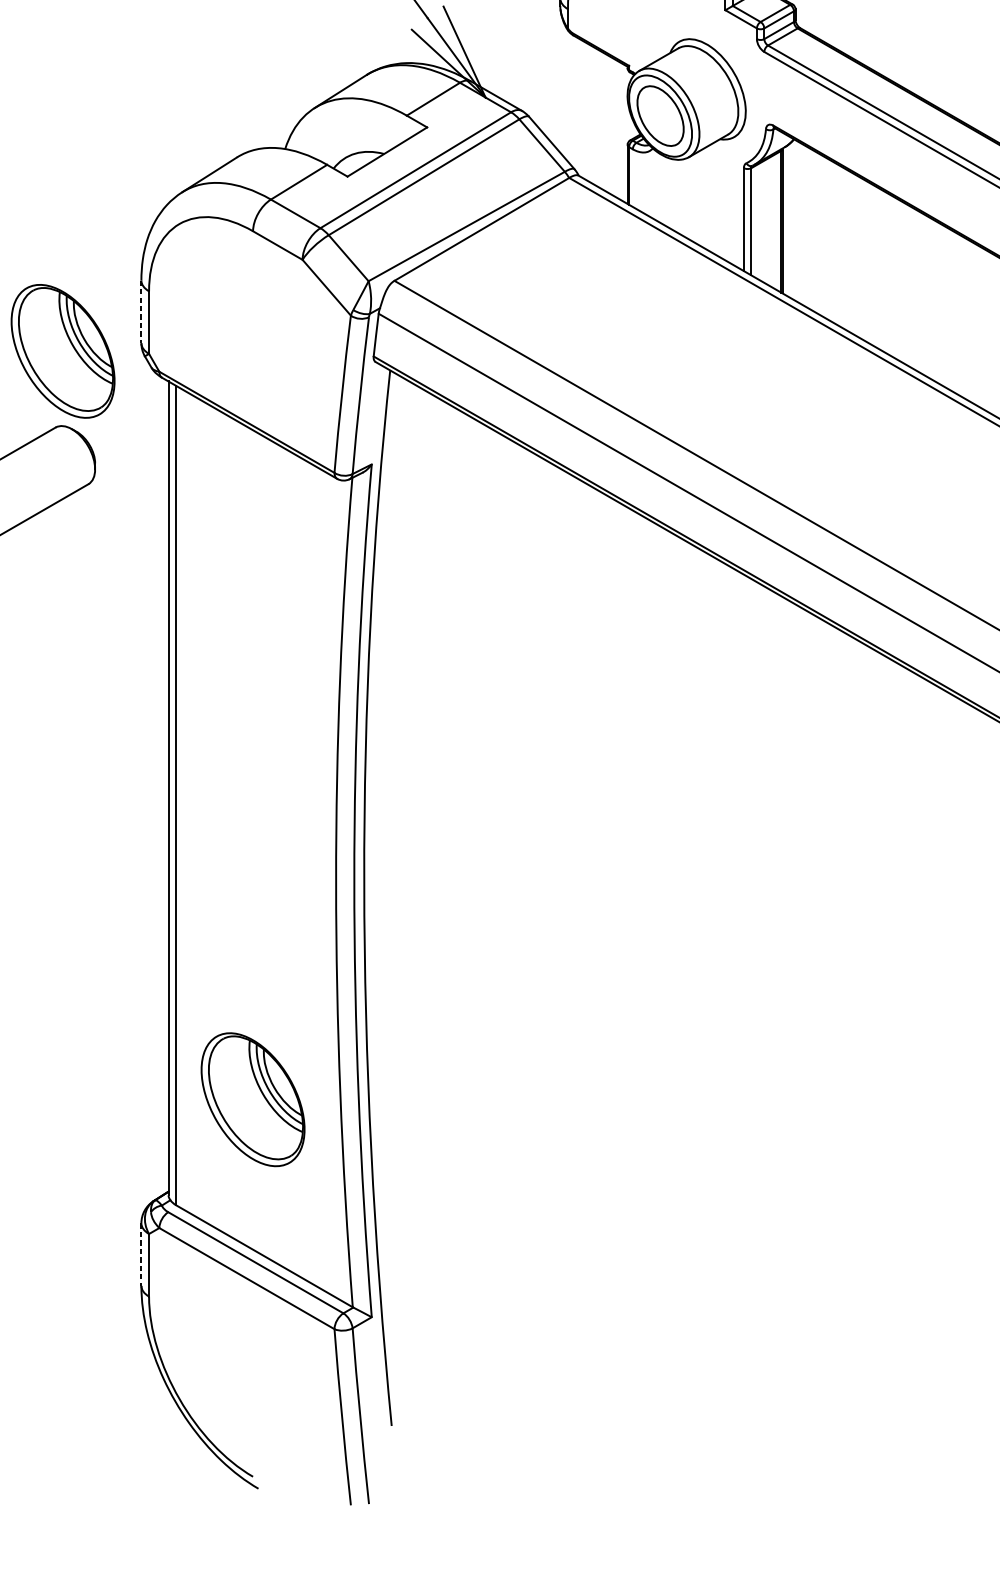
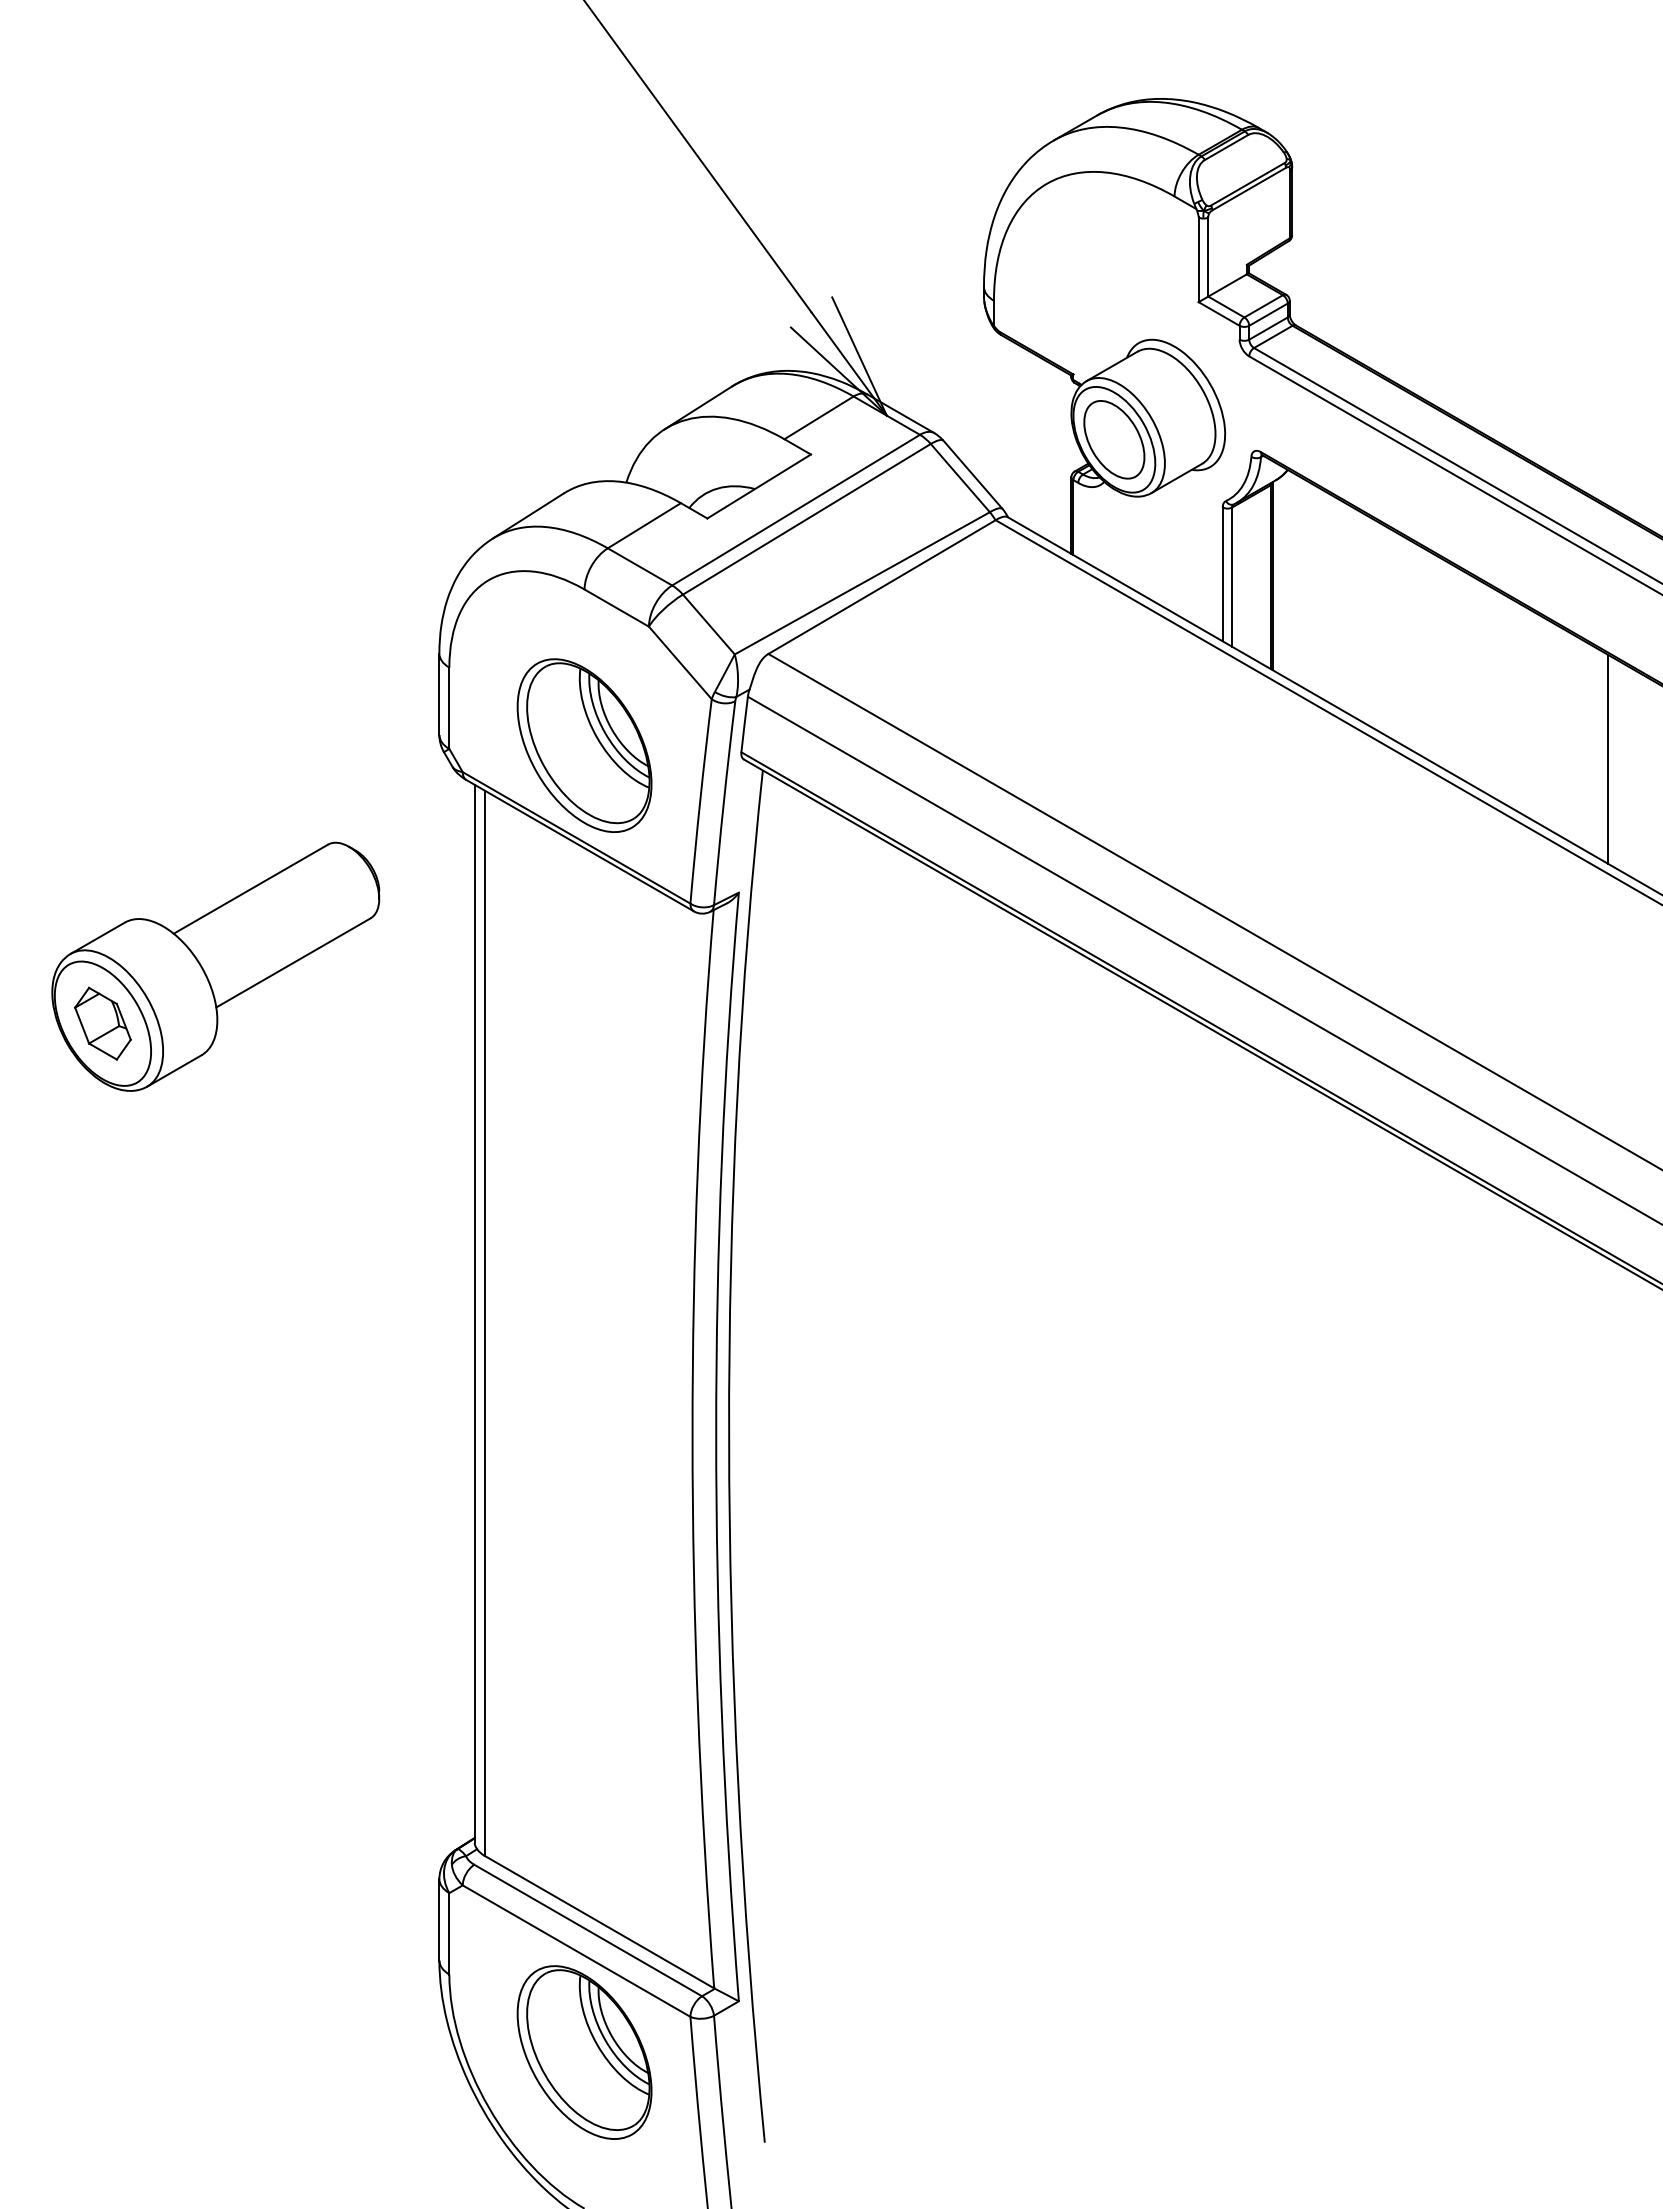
line: (141, 312) -> (439, 694), dashed -> solid
part: (63, 351) -> (584, 745), moved
part: (253, 1099) -> (584, 2052), moved
line: (141, 1254) -> (439, 1919), dashed -> solid

